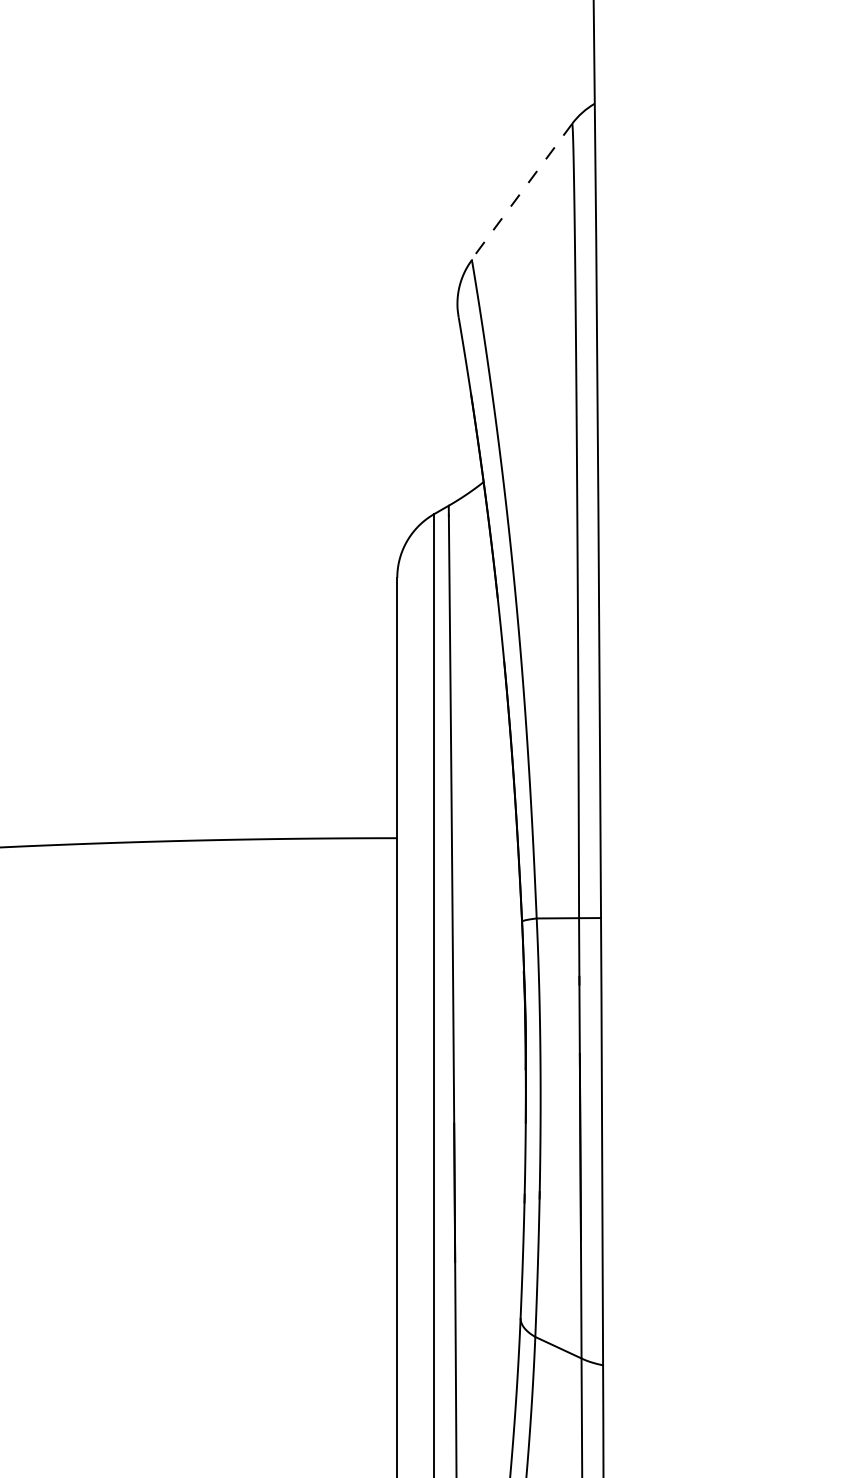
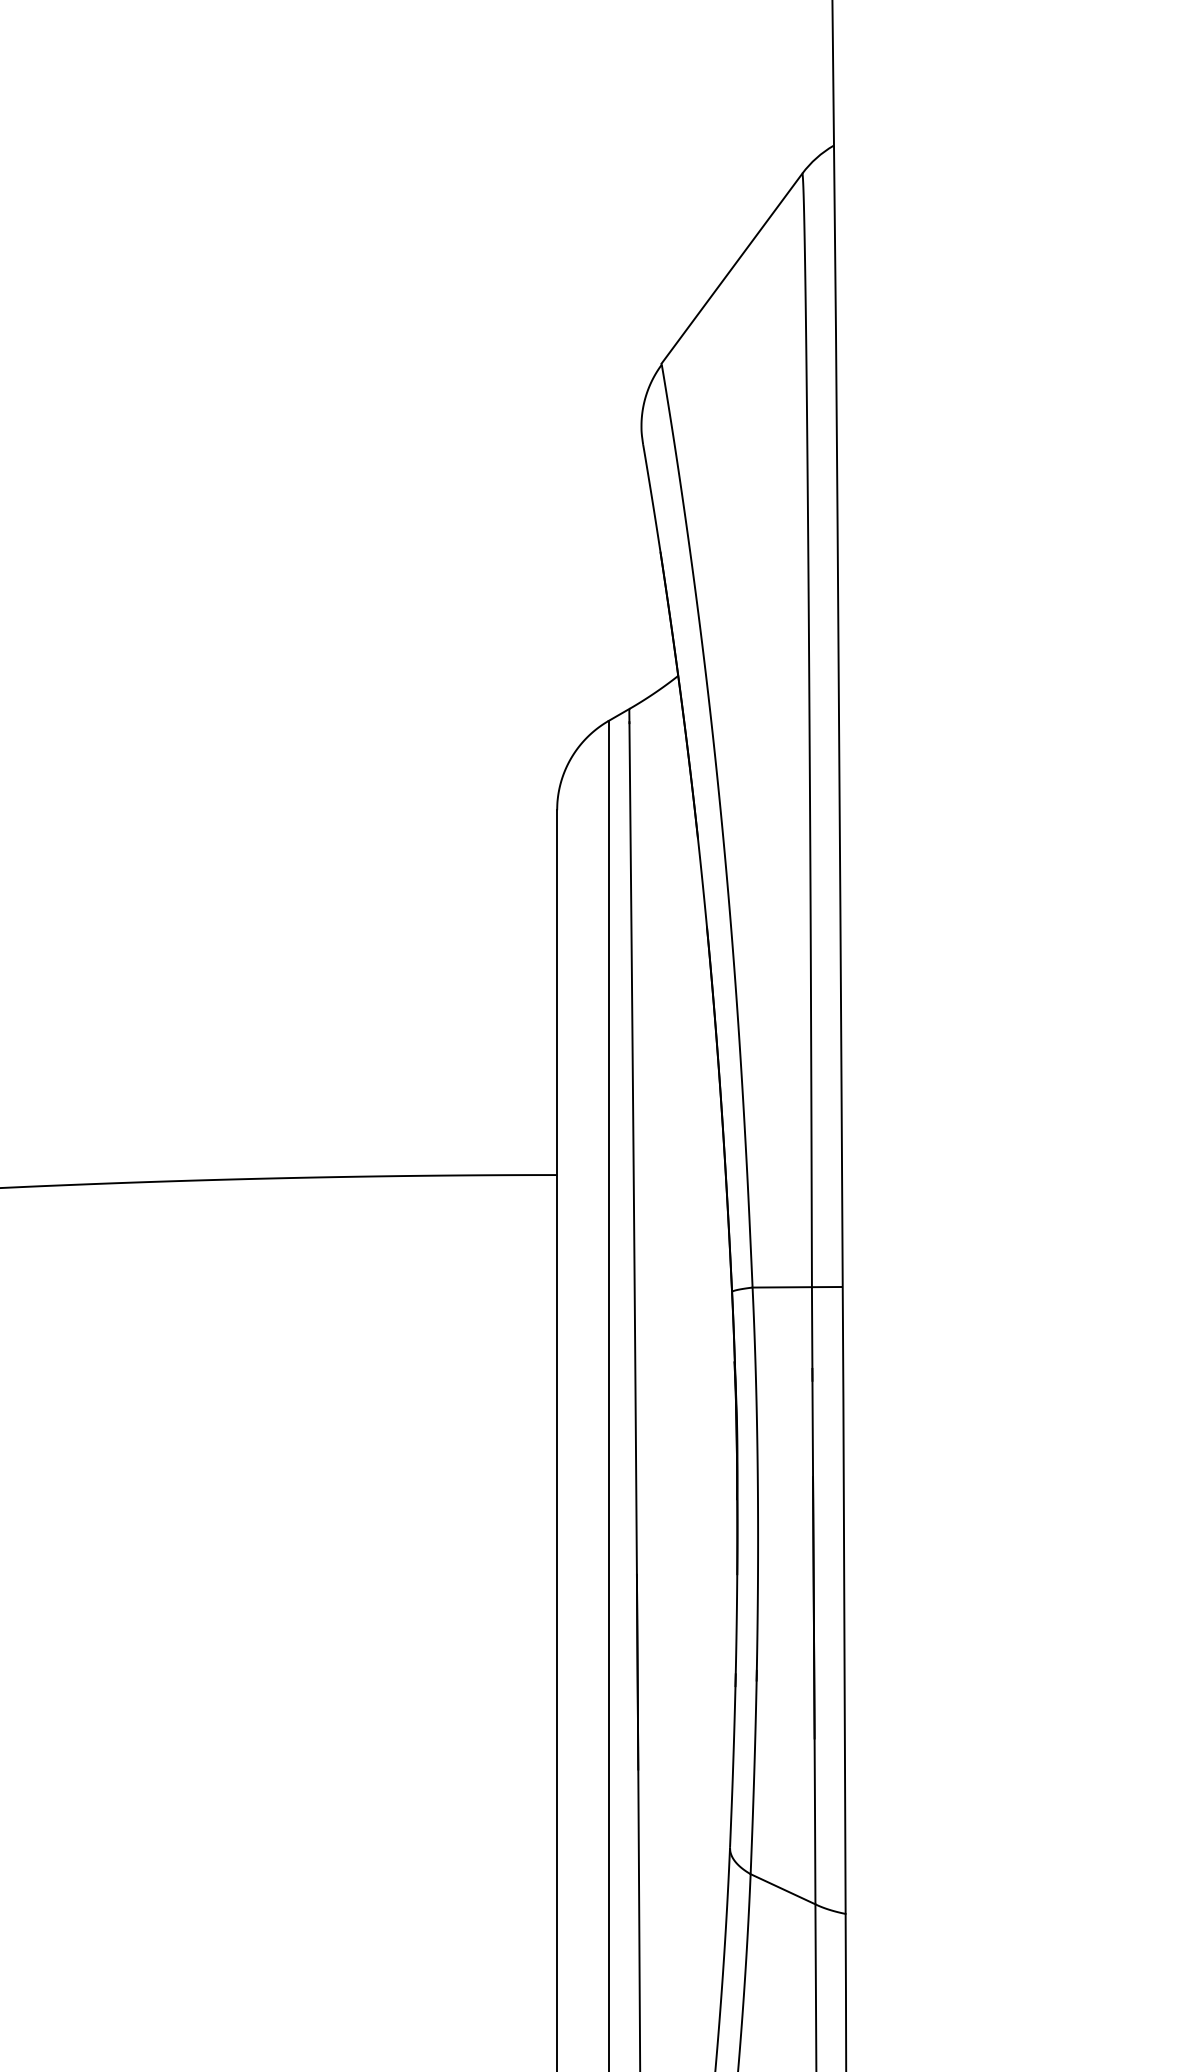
line: (521, 192) -> (731, 269), dashed -> solid

